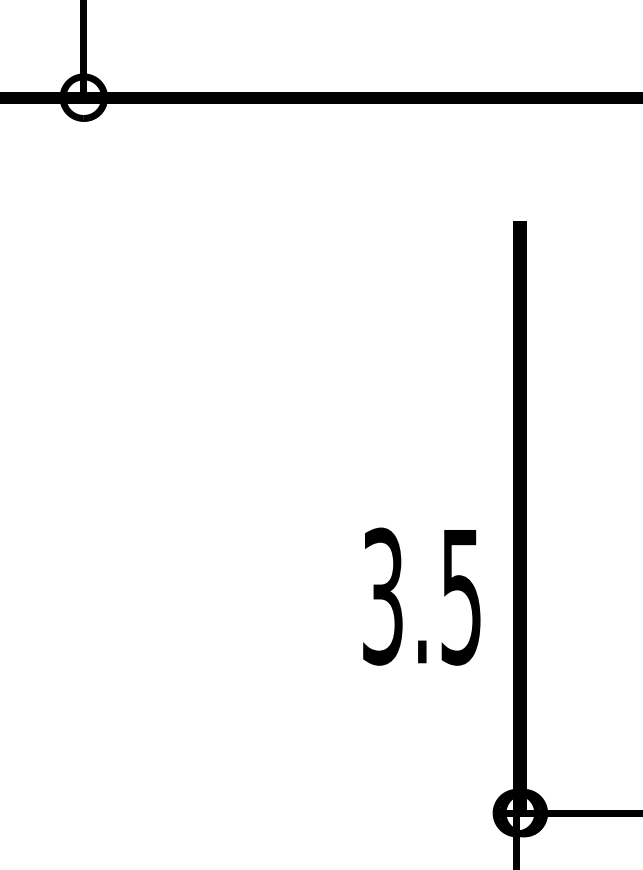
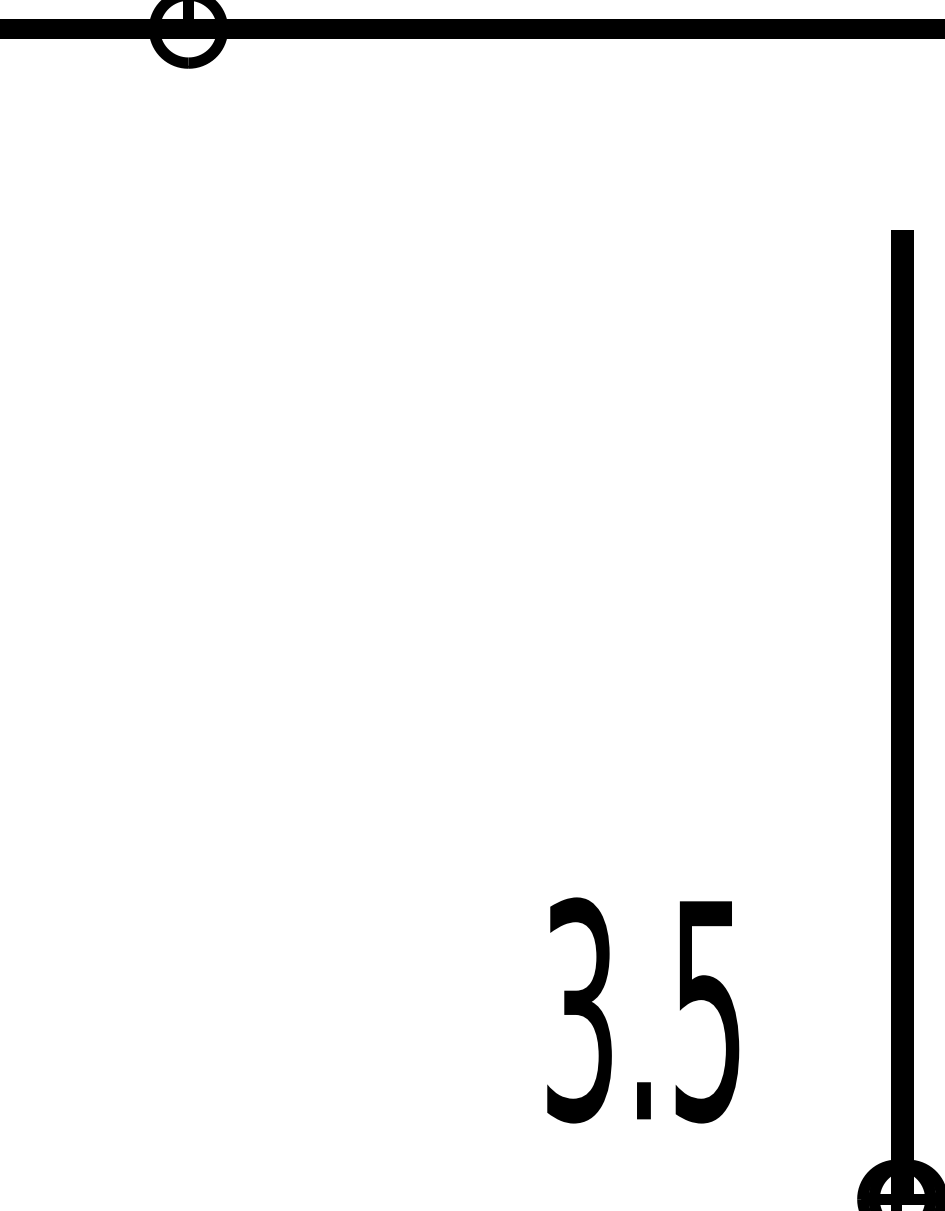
text: (421, 596) -> (642, 1010), moved

